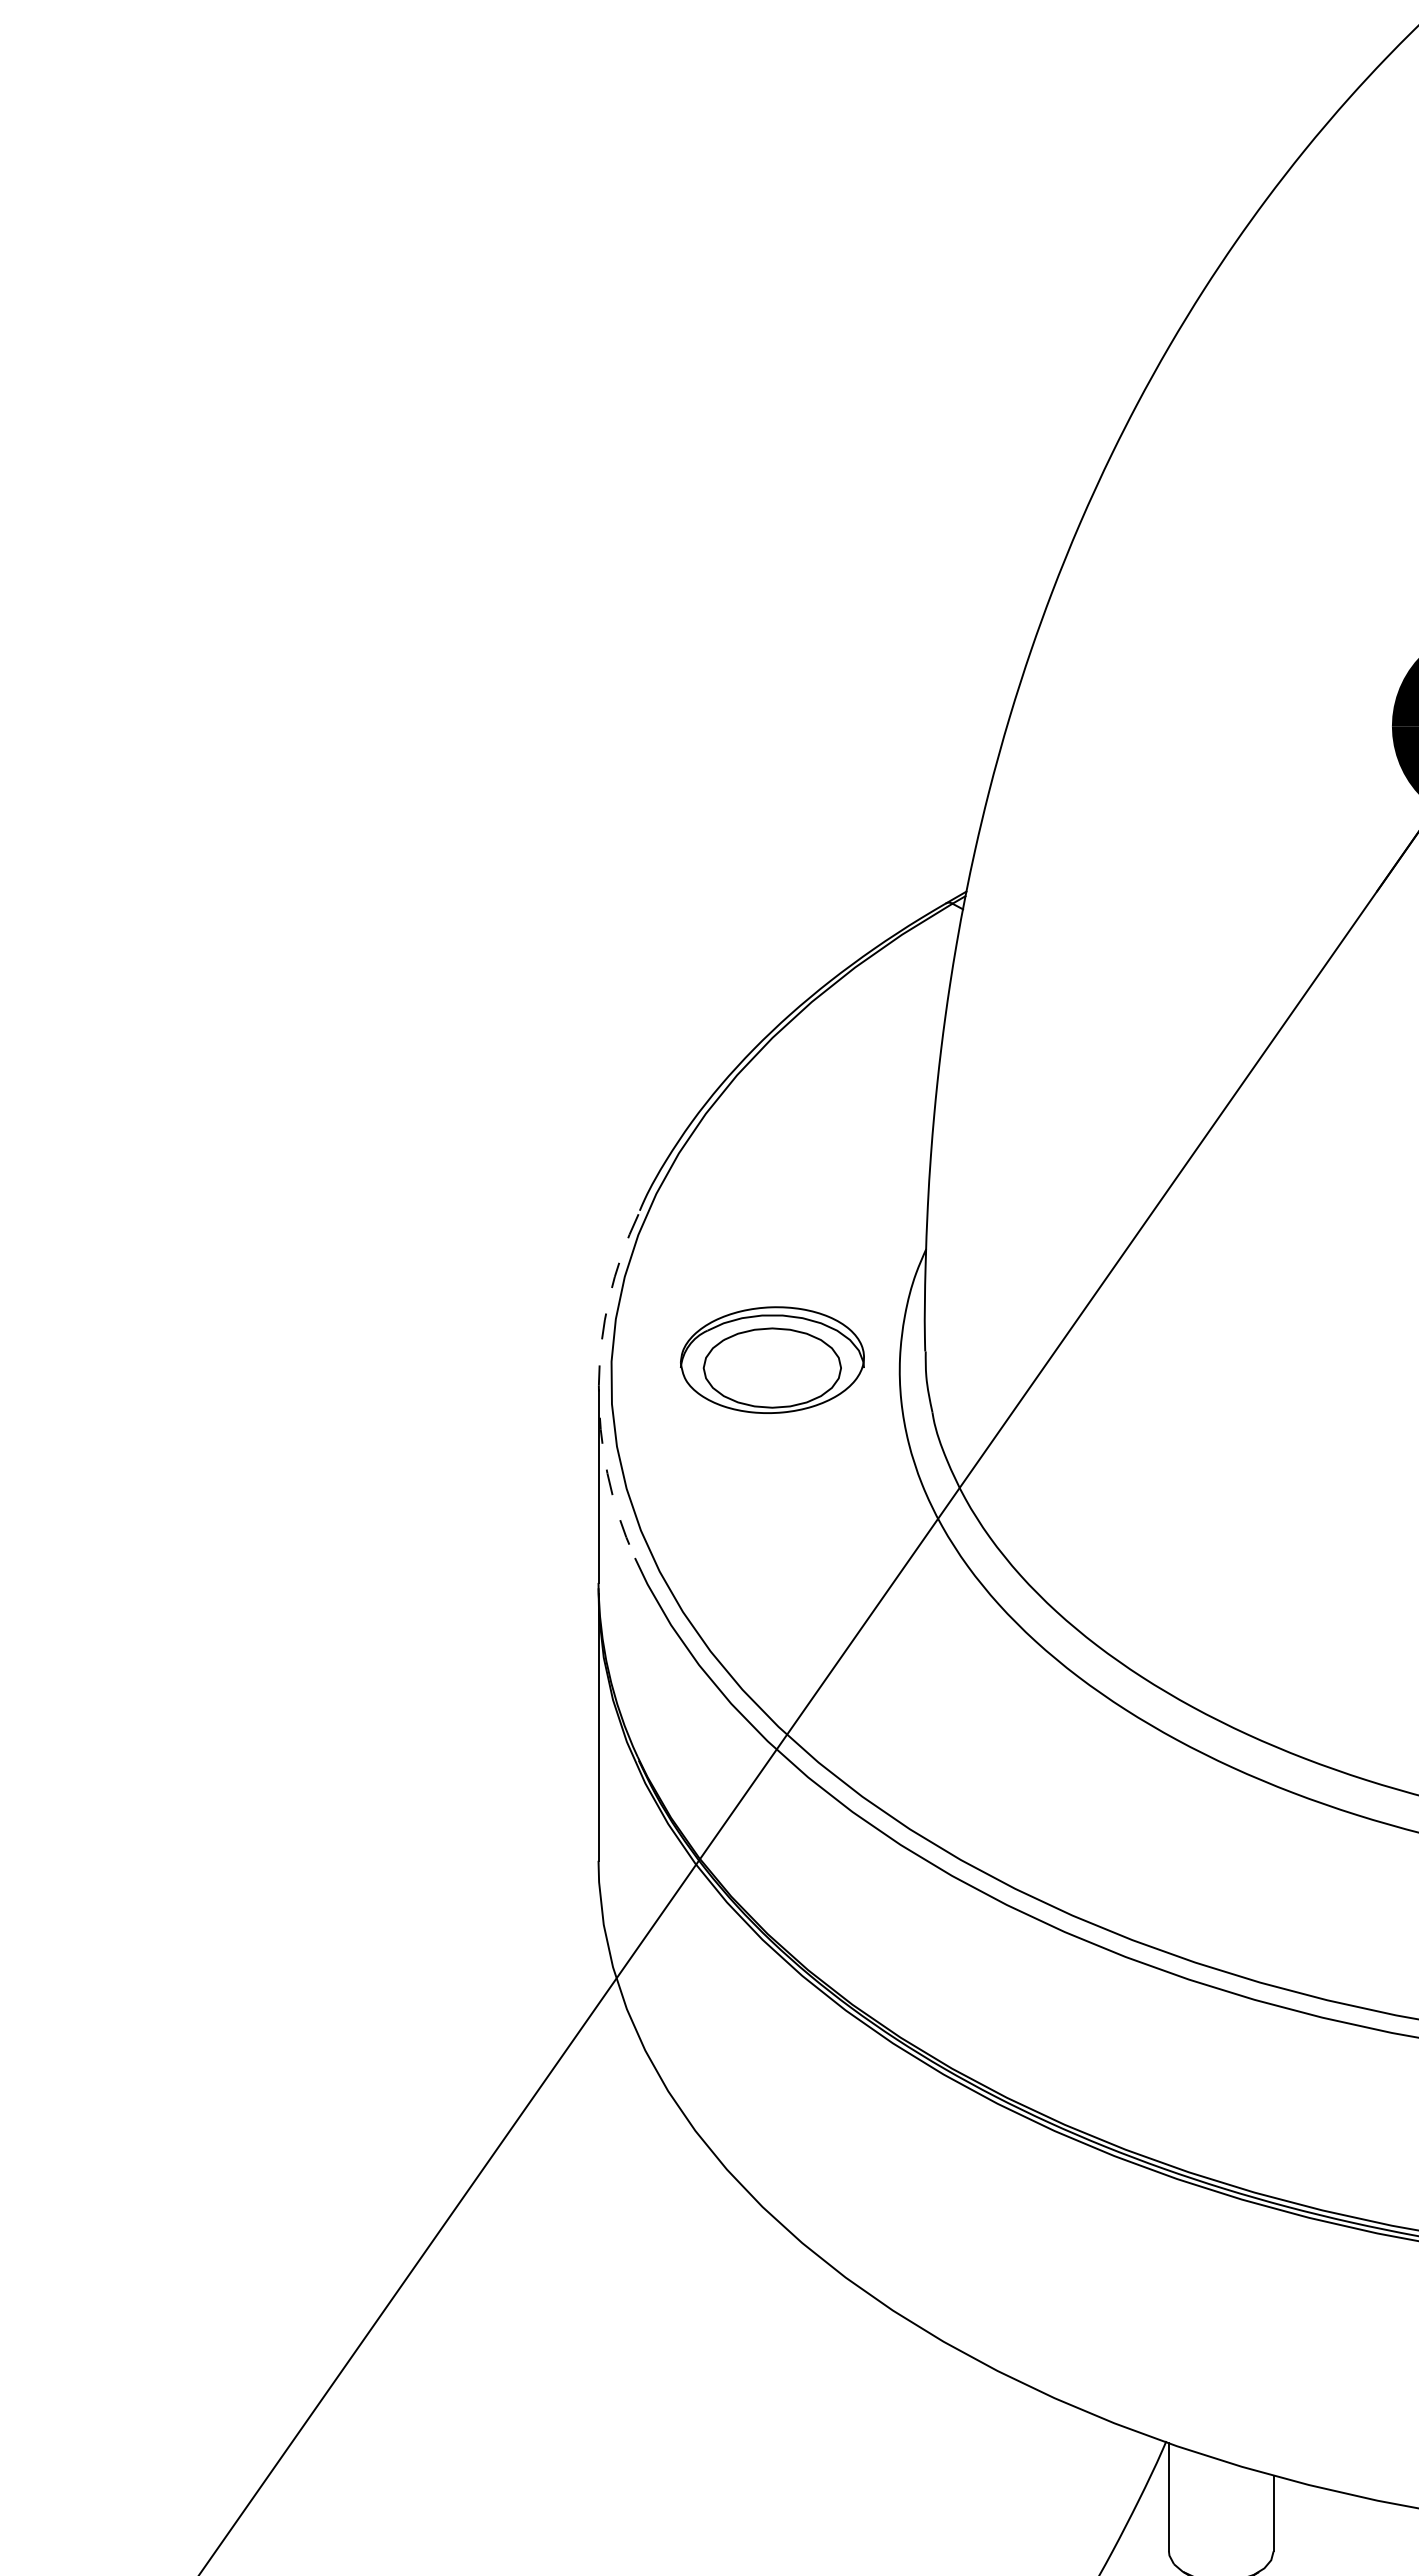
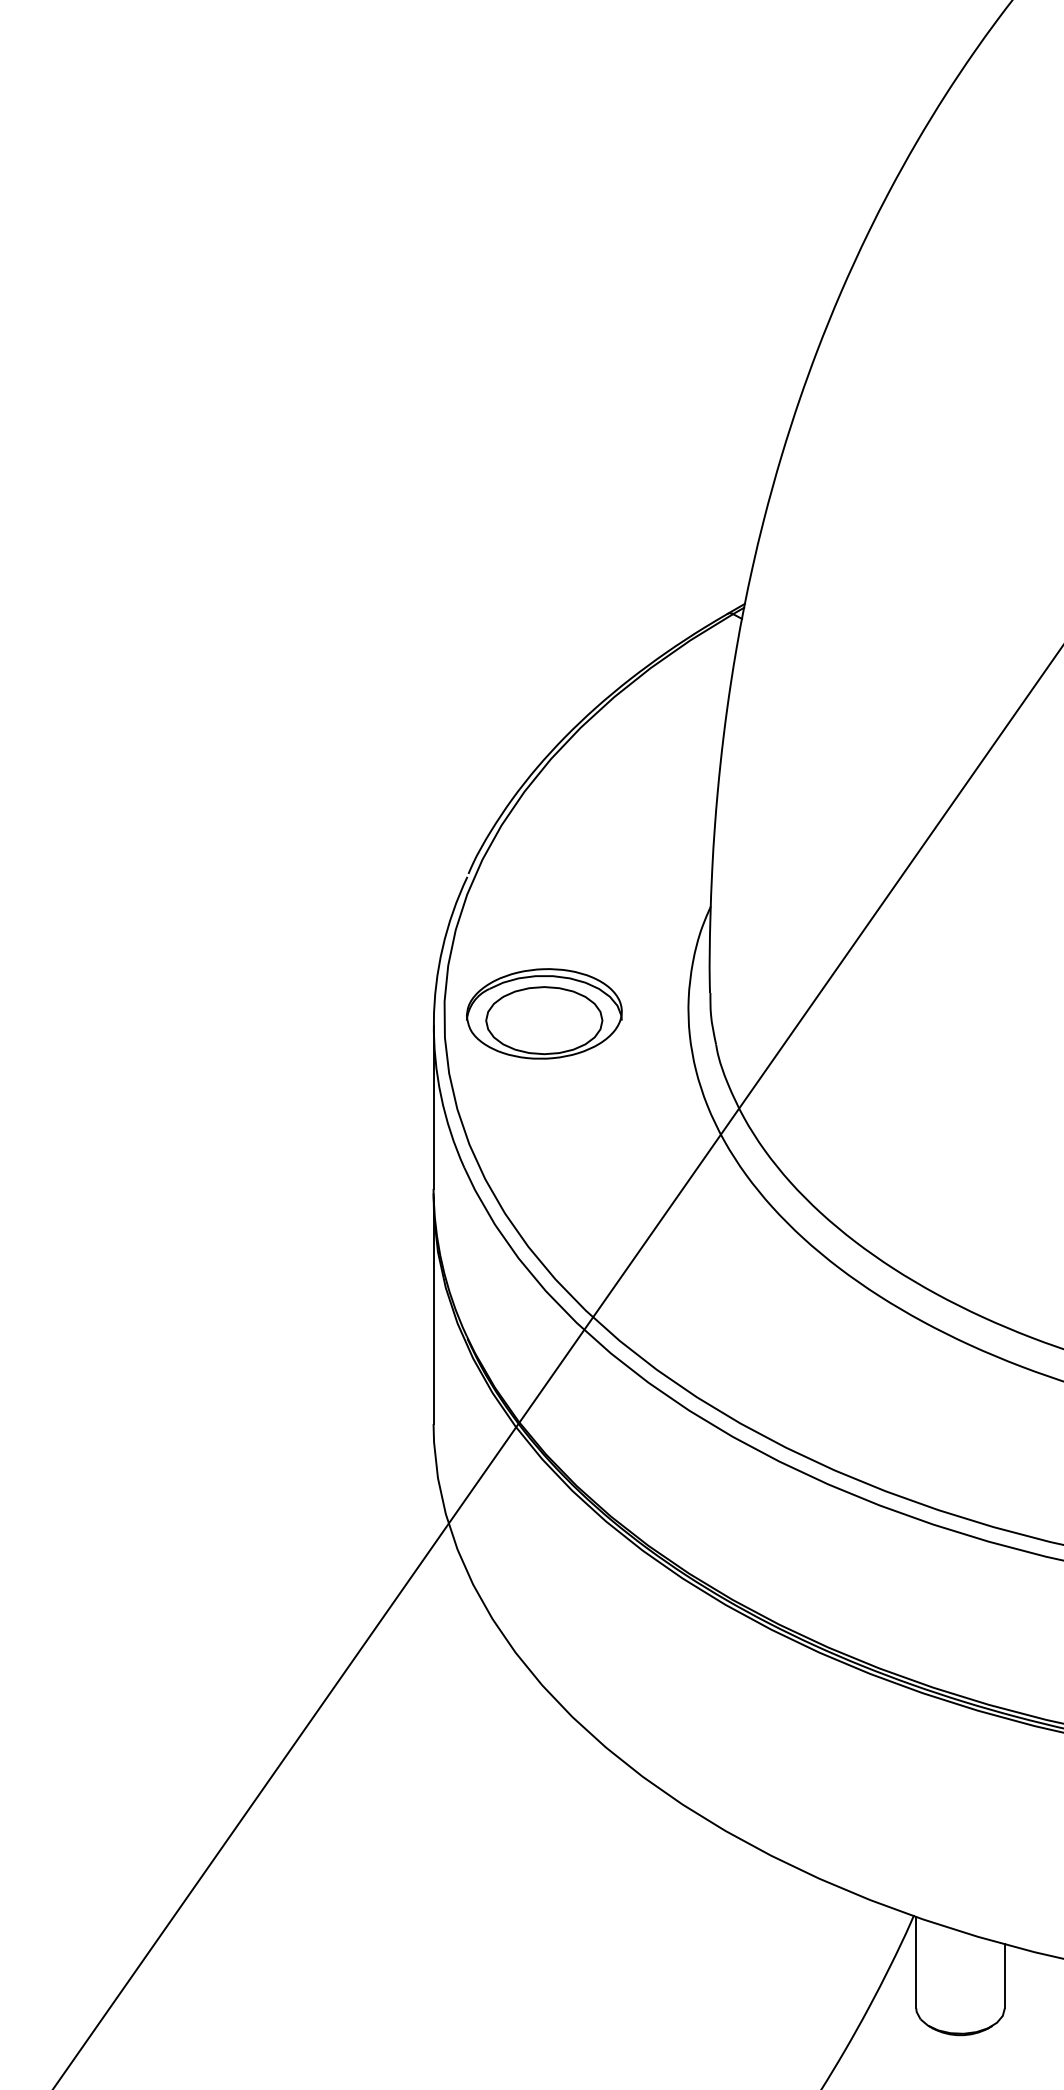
part: (772, 1359) -> (544, 1013), moved
arc: (598, 1385) -> (433, 1021), dashed -> solid

